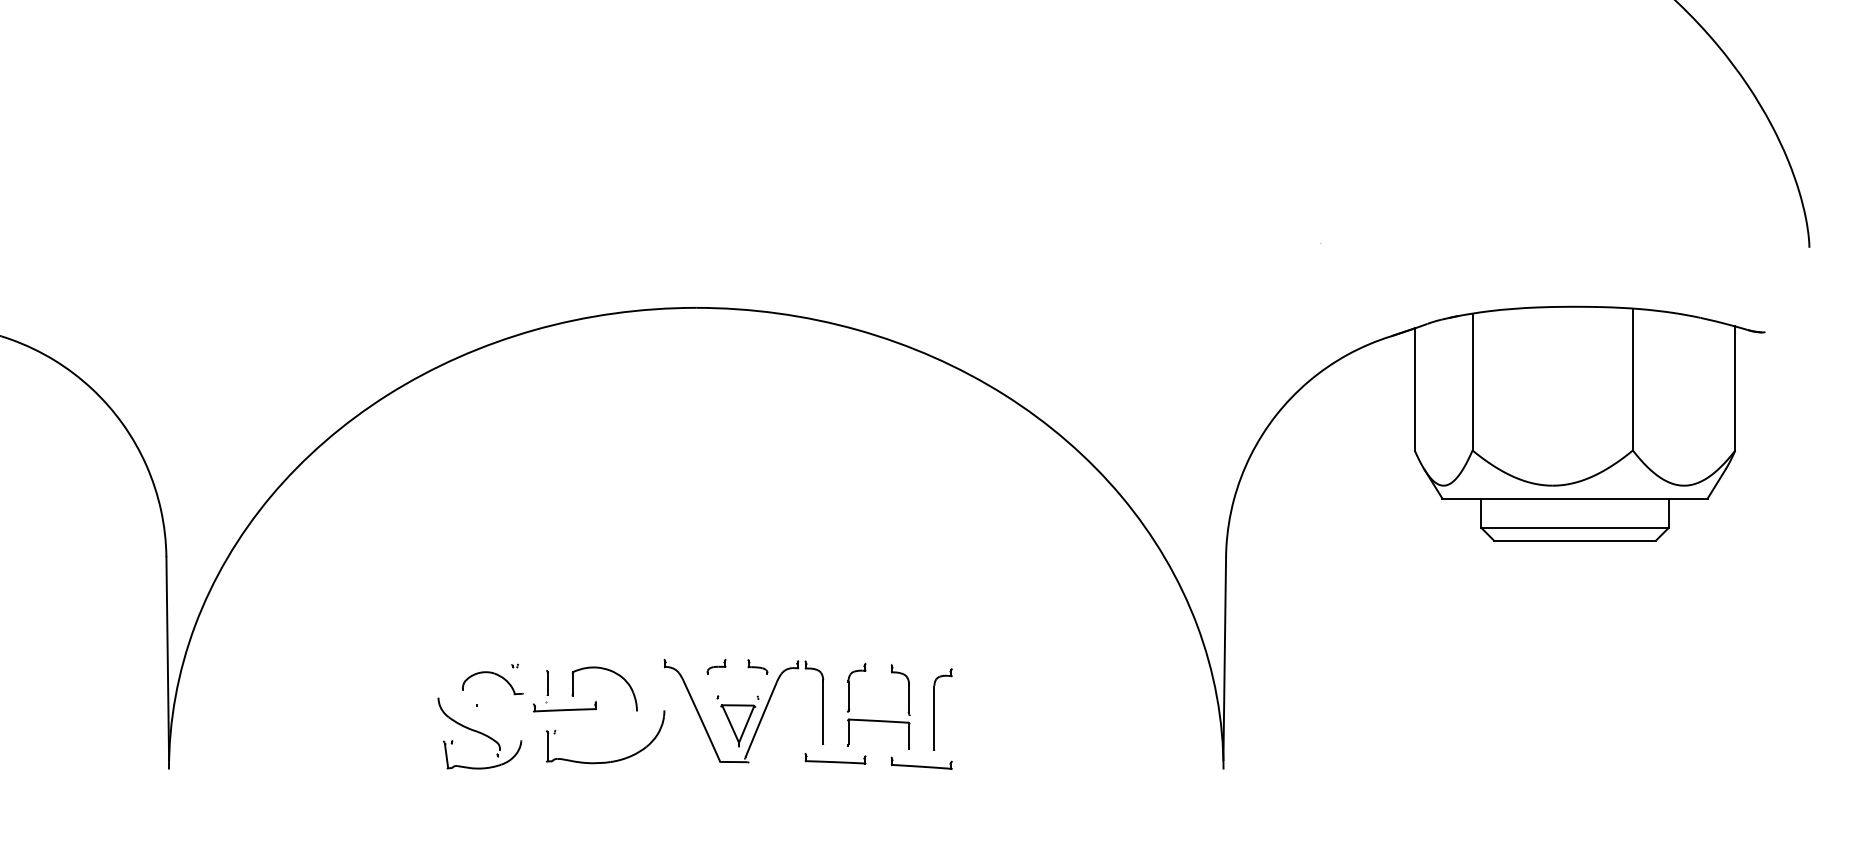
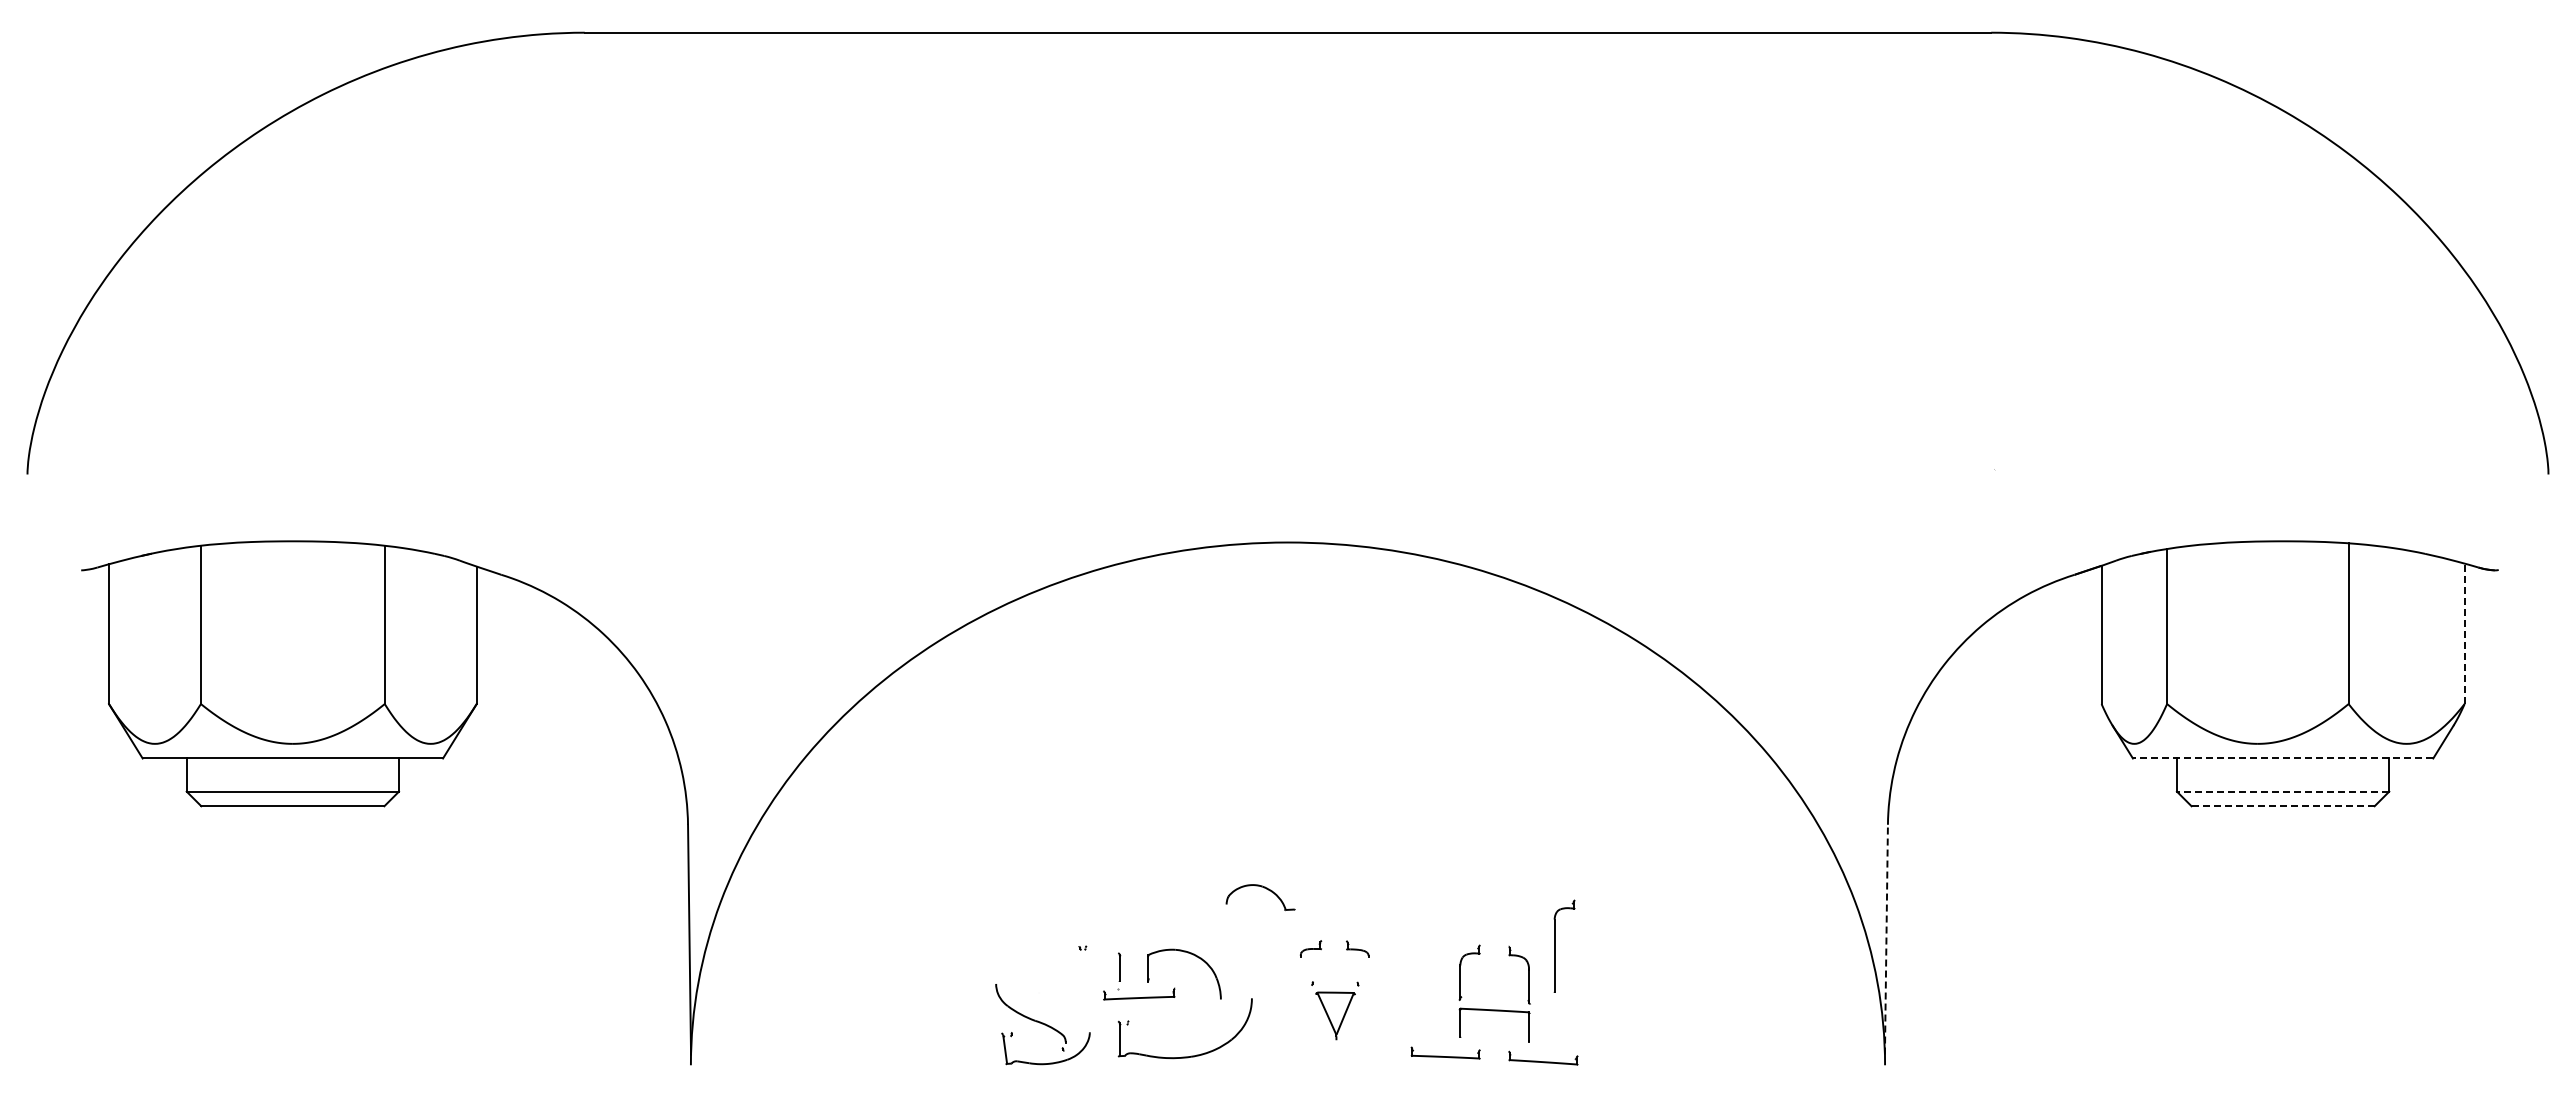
line: (1735, 388) -> (2464, 633), solid -> dashed
line: (1574, 498) -> (2282, 758), solid -> dashed
line: (1574, 527) -> (2282, 791), solid -> dashed
line: (1575, 540) -> (2283, 806), solid -> dashed
line: (1224, 658) -> (1886, 939), solid -> dashed
part: (496, 675) -> (1264, 888), moved
part: (935, 708) -> (1555, 945), moved
part: (761, 716) -> (1361, 1005), removed

